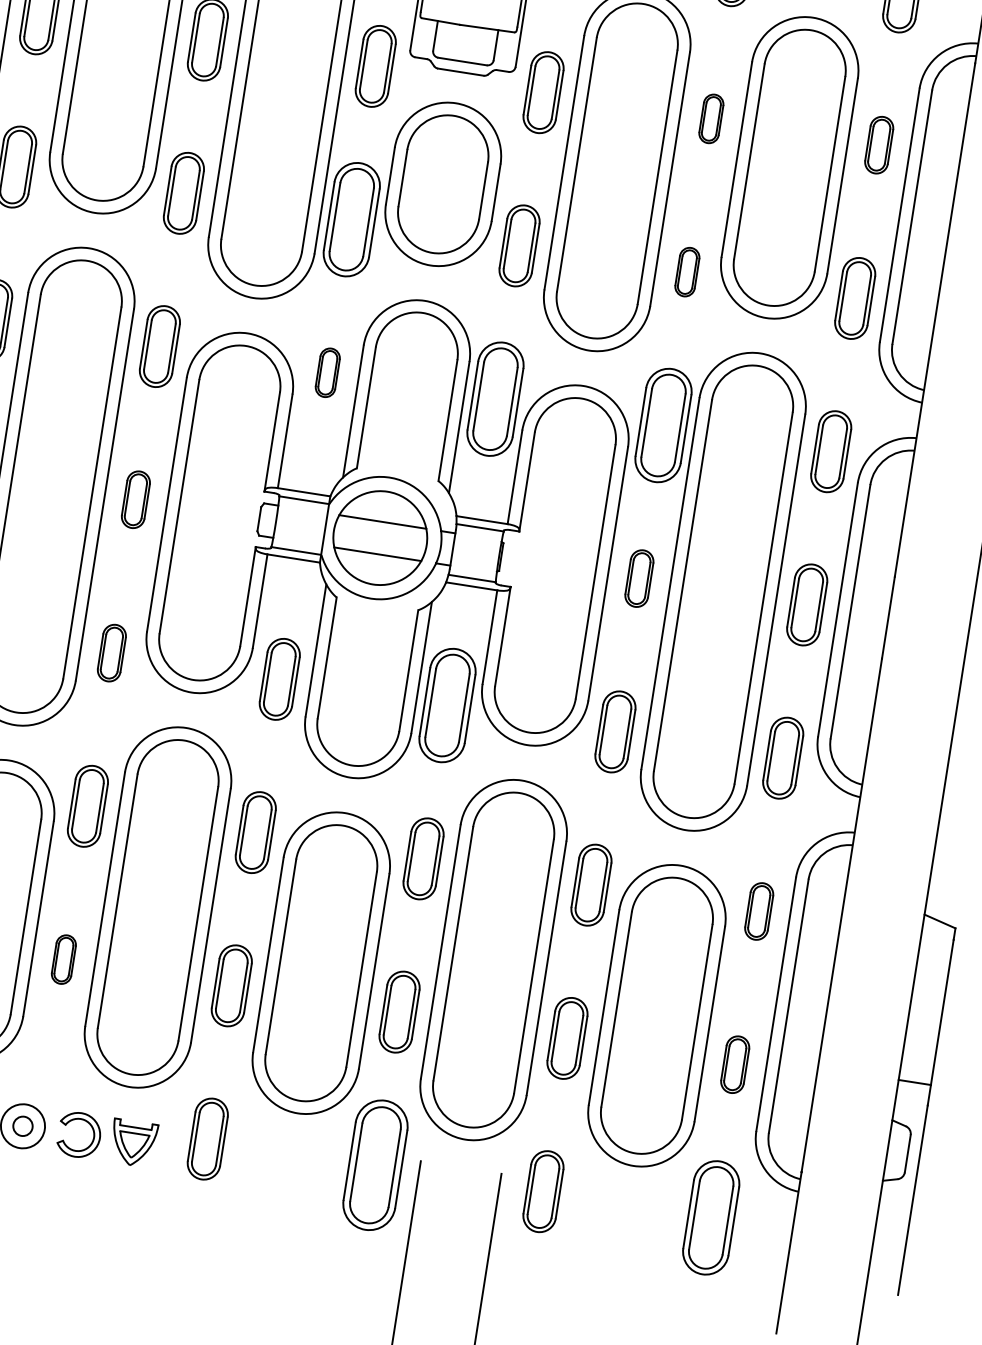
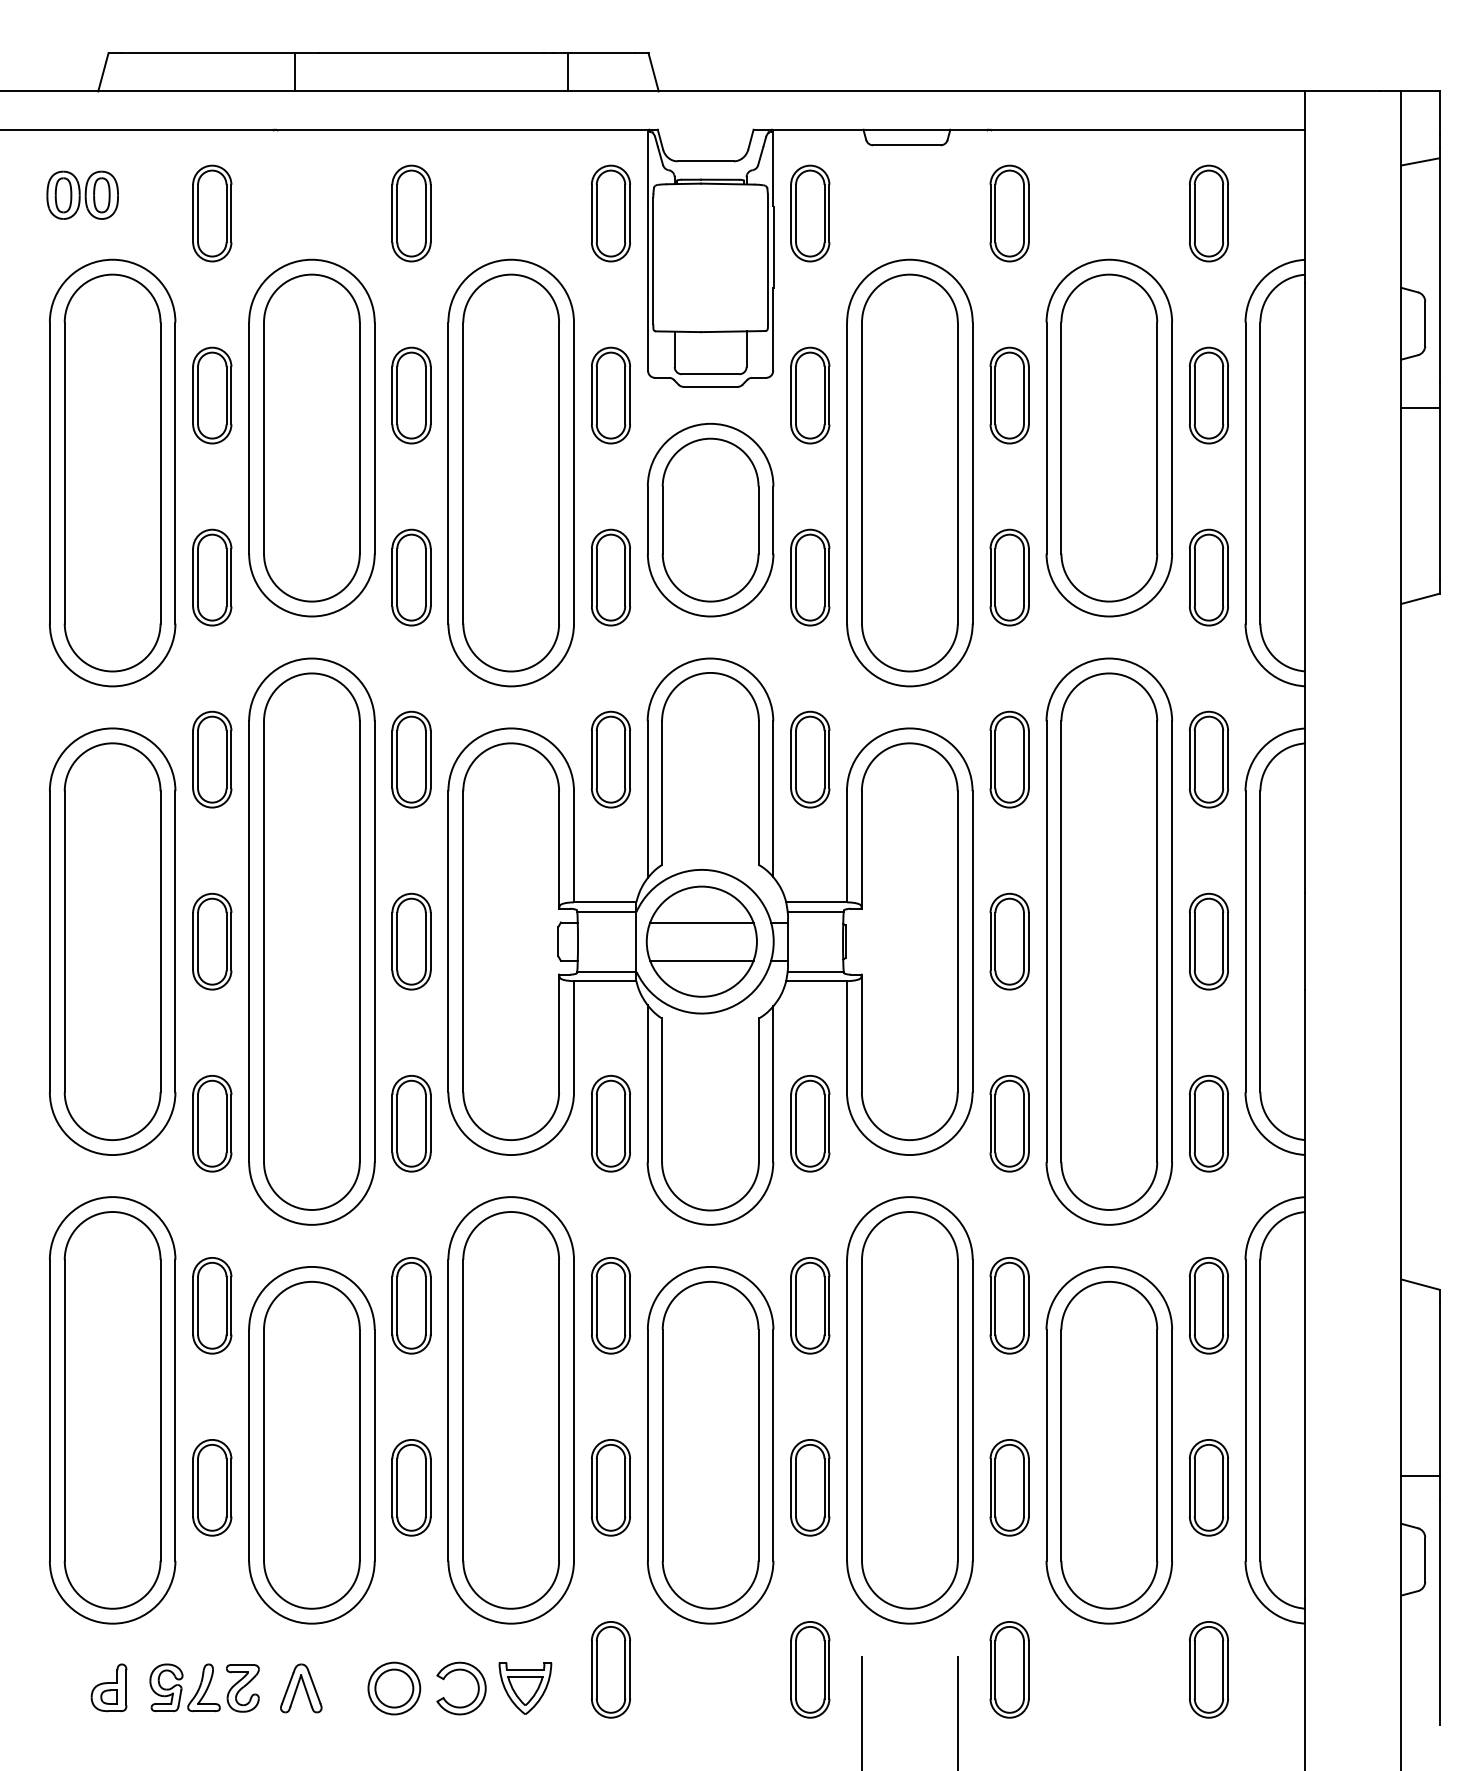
part: (711, 118) -> (1009, 395), size x1.67
part: (878, 145) -> (1208, 395), size x1.43
part: (351, 219) -> (610, 577), size x0.71
part: (687, 272) -> (1009, 577), size x1.67
part: (327, 372) -> (610, 759), size x1.67
part: (495, 399) -> (810, 759), size x0.71
part: (663, 425) -> (1009, 759), size x0.71
part: (135, 499) -> (411, 941), size x1.43
part: (639, 578) -> (1009, 941), size x1.43
part: (111, 652) -> (411, 1123), size x1.43
part: (447, 705) -> (810, 1123), size x0.71
part: (758, 911) -> (1208, 1305), size x1.43
part: (63, 959) -> (411, 1487), size x1.67
part: (734, 1064) -> (1208, 1487), size x1.43
circle: (23, 1126) -> (394, 1688), size x1.67
part: (375, 1165) -> (810, 1669), size x0.62
part: (710, 1217) -> (1208, 1669), size x0.71

